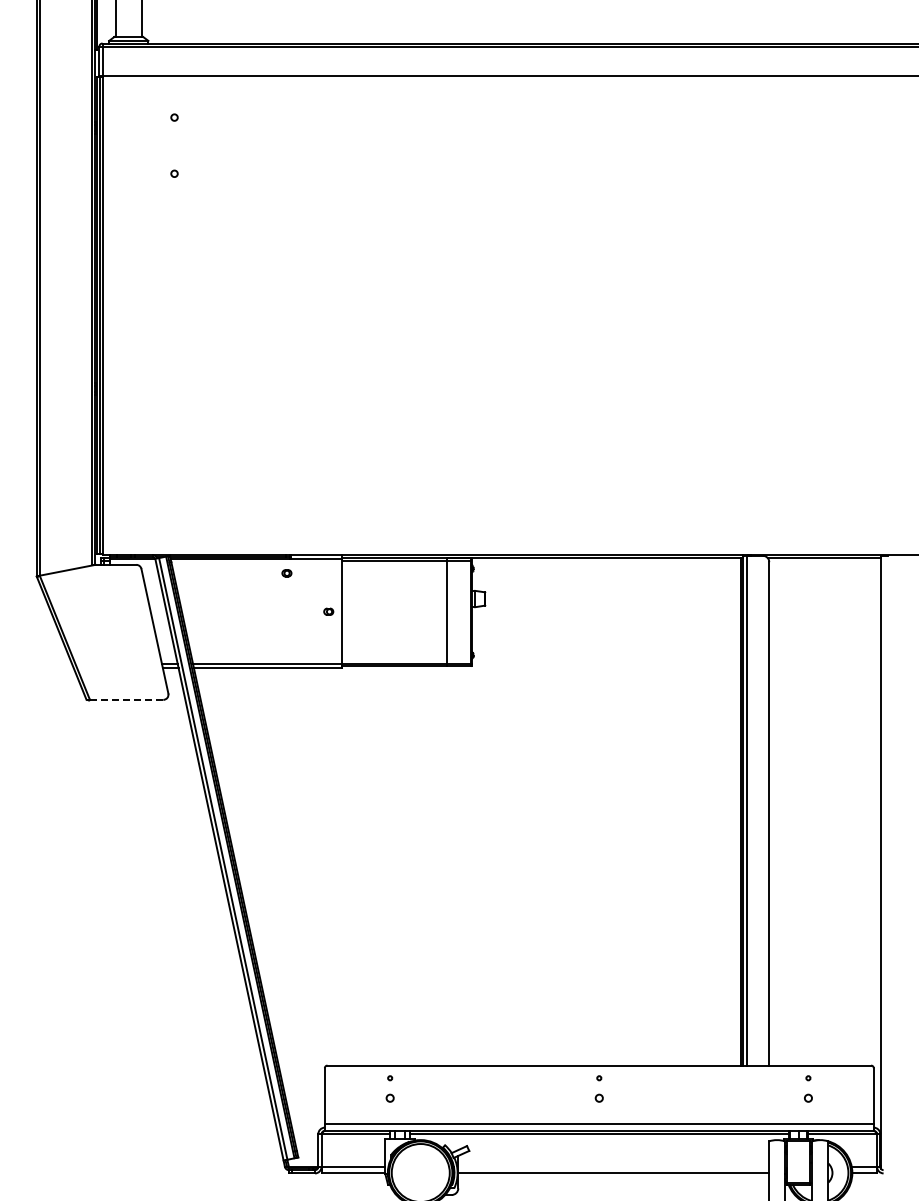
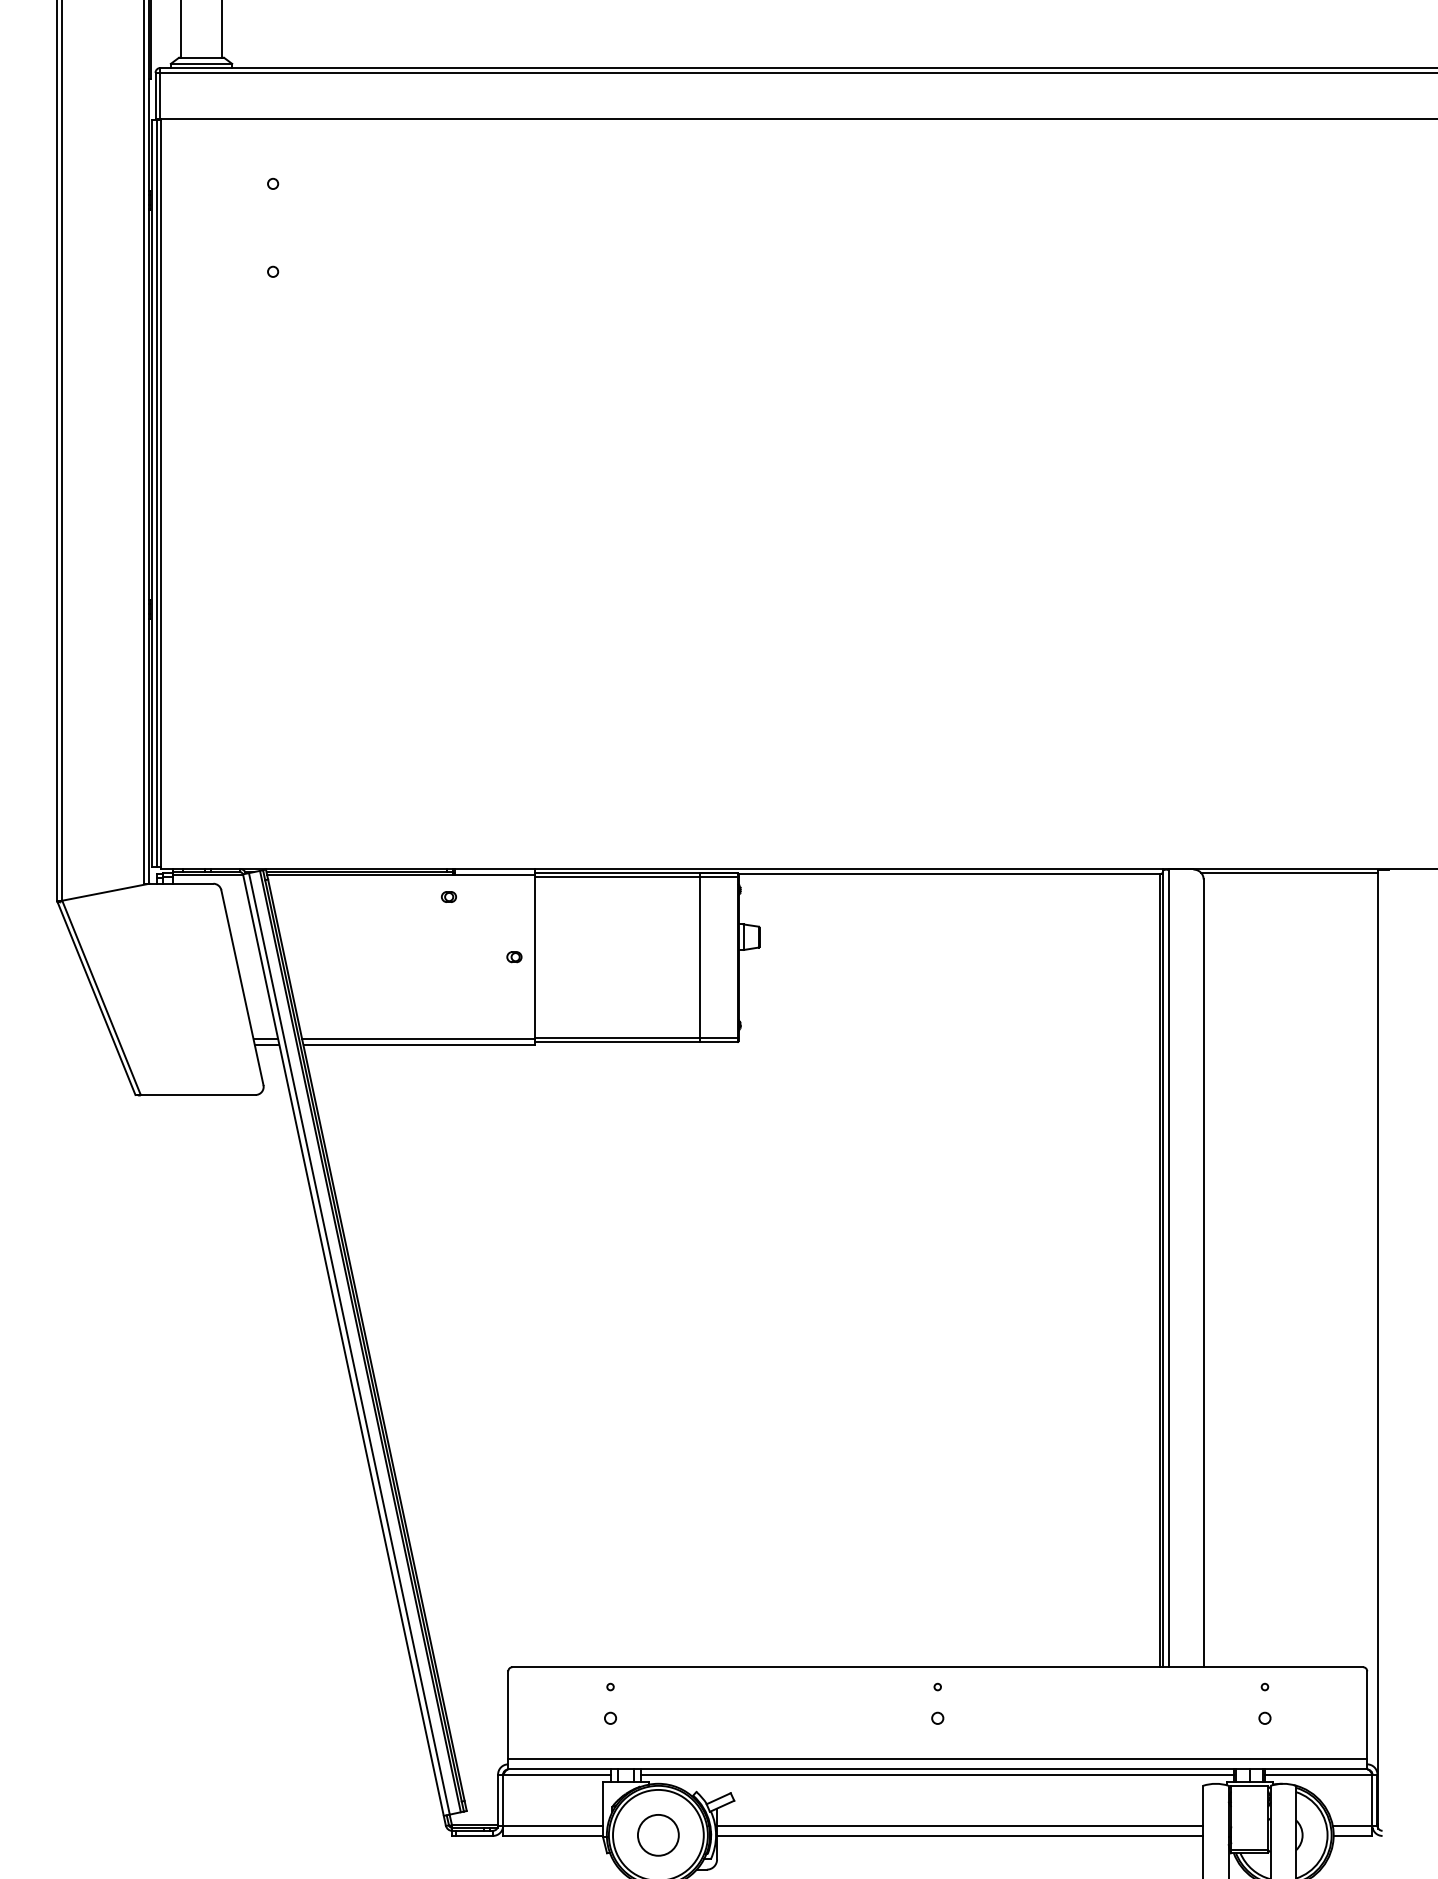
line: (126, 699) -> (197, 1094), dashed -> solid
line: (613, 1166) -> (959, 1825), added
circle: (420, 1172) -> (657, 1834), added

